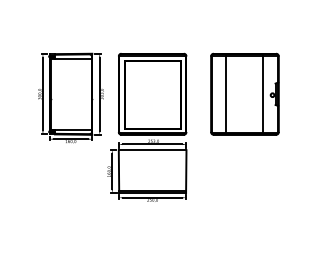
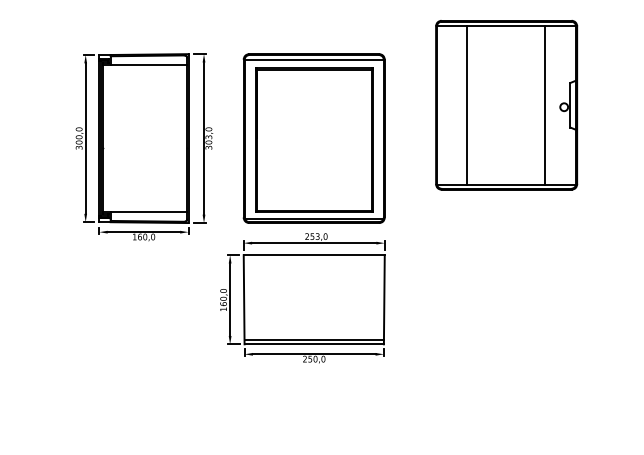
part: (244, 93) -> (505, 103), moved

